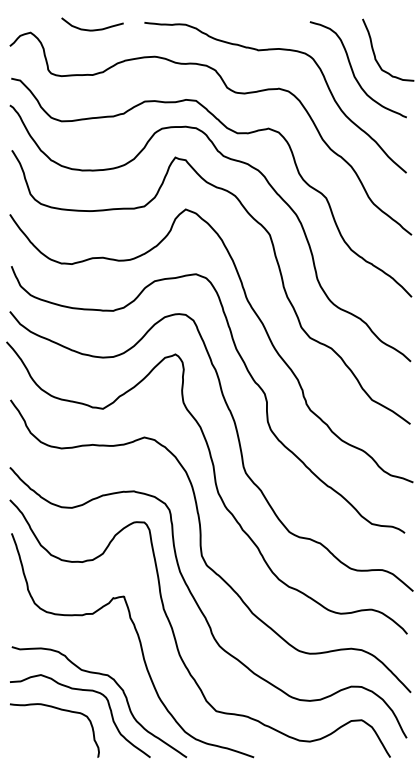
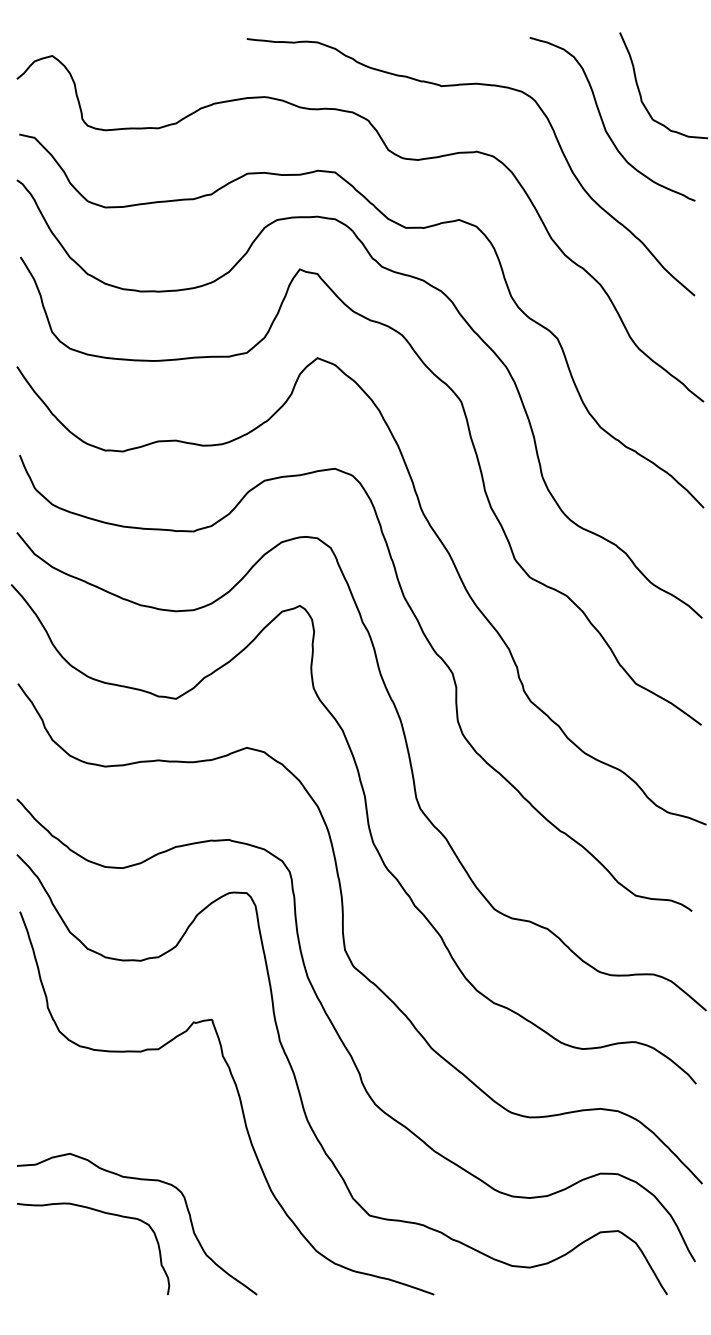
curve: (92, 29) -> (158, 50), removed
curve: (120, 689) -> (205, 1178), removed

